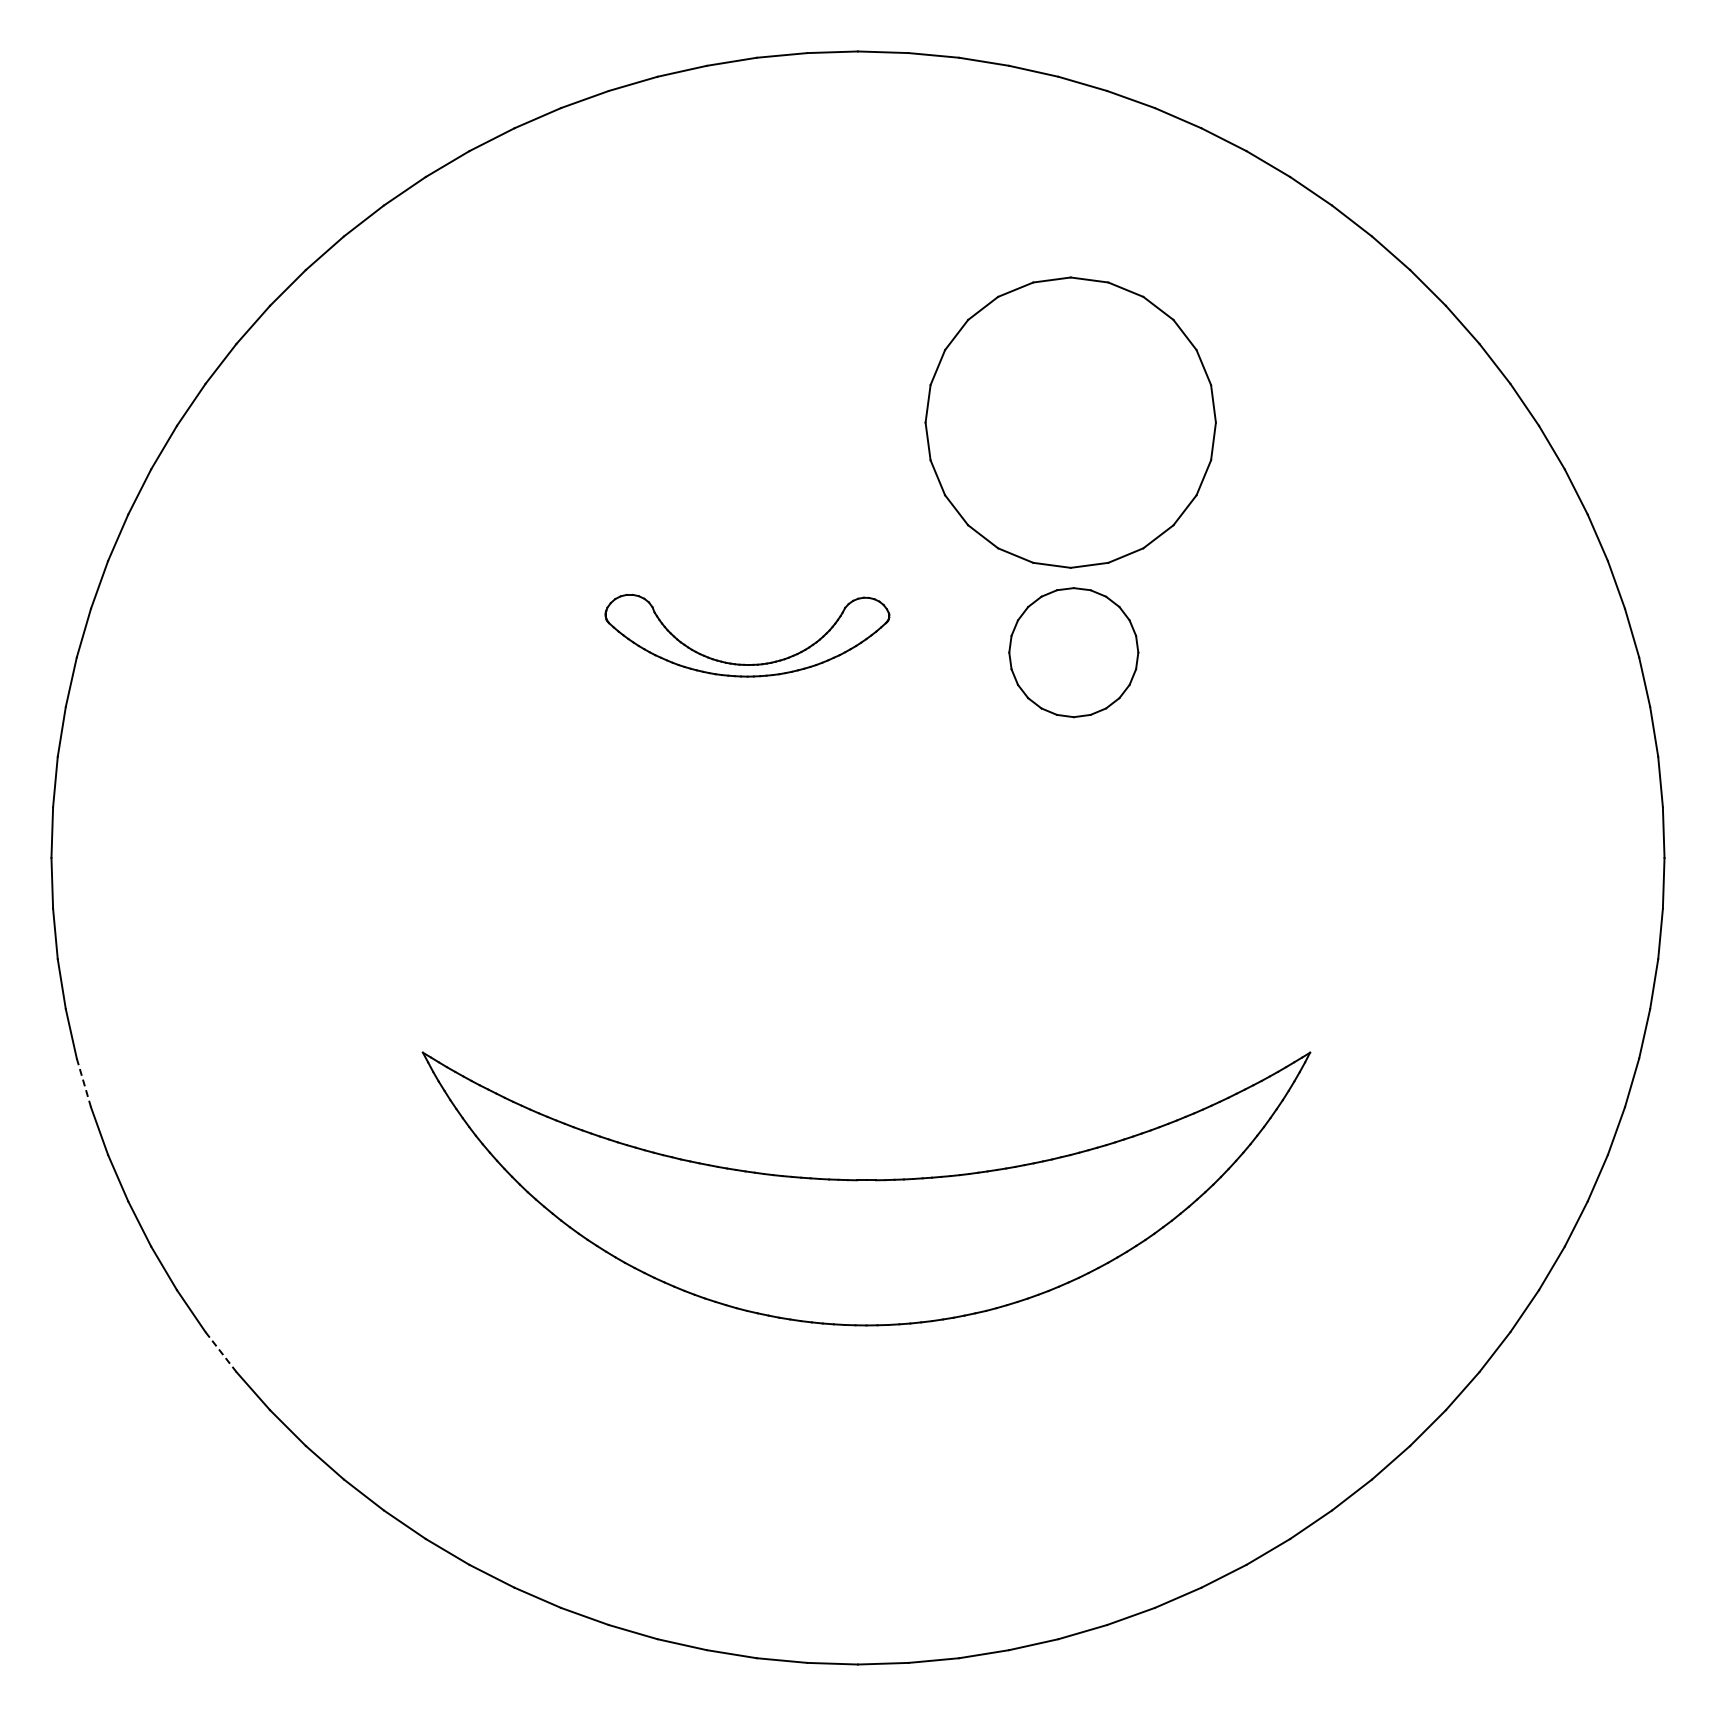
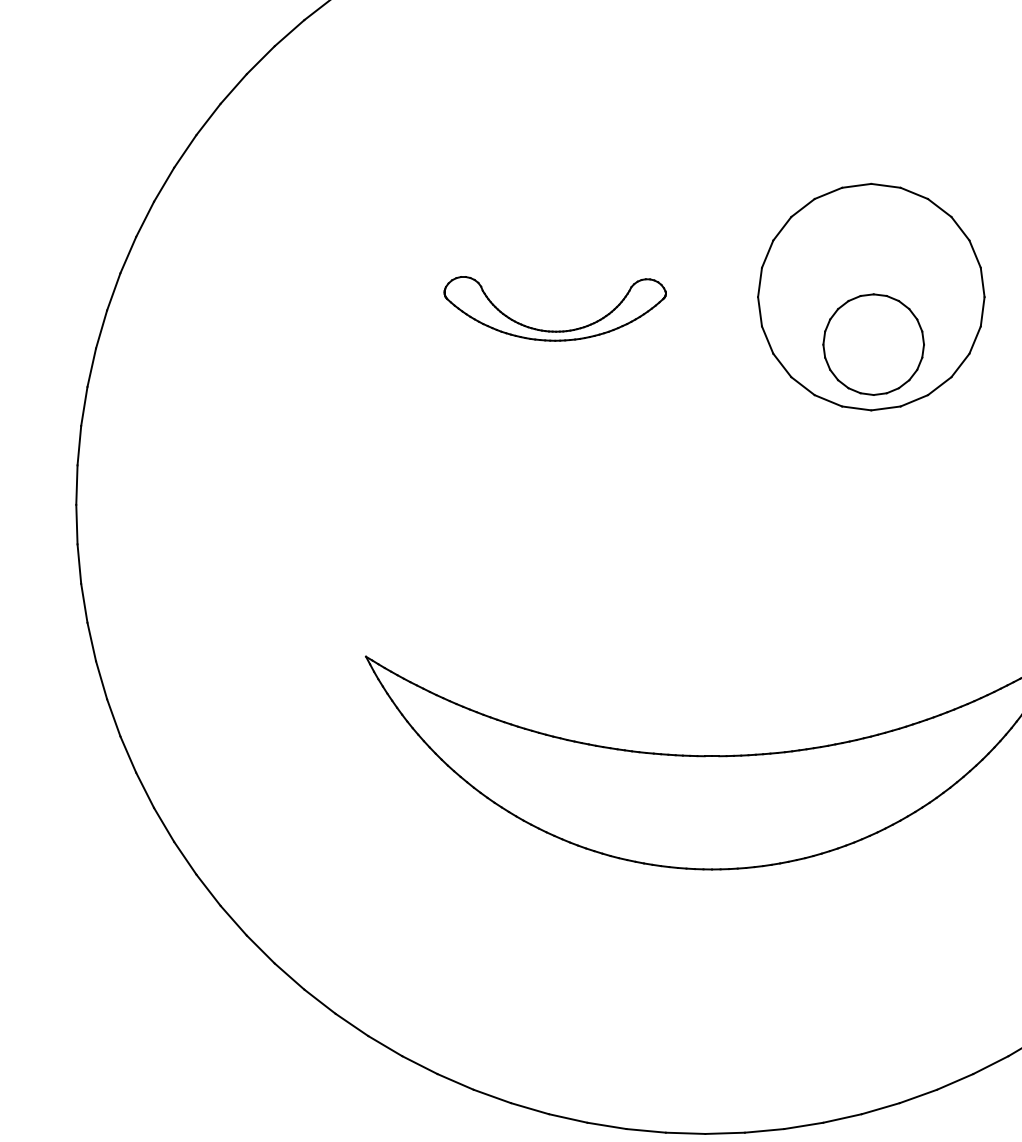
part: (1070, 422) -> (871, 297), moved
part: (744, 663) -> (552, 330), moved
line: (84, 1083) -> (102, 680), dashed -> solid
line: (221, 1352) -> (208, 890), dashed -> solid

